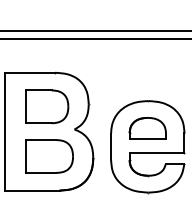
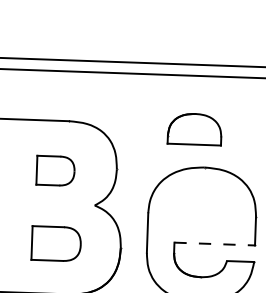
part: (47, 106) -> (56, 170), size x0.6
part: (147, 128) -> (194, 129), moved
line: (157, 152) -> (215, 243), solid -> dashed
part: (49, 156) -> (56, 243), size x0.7

